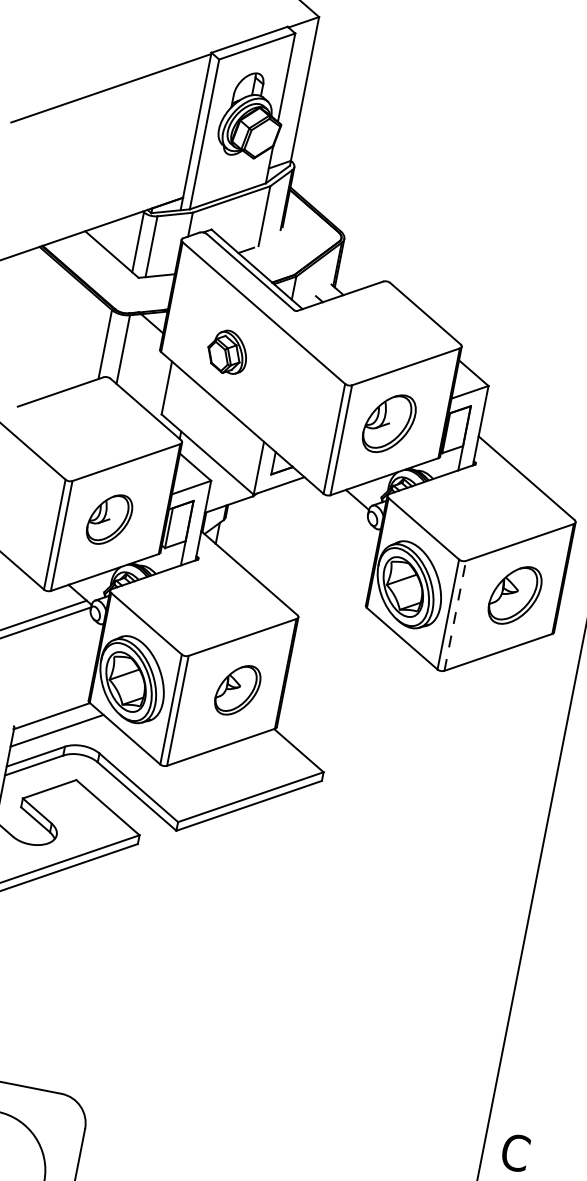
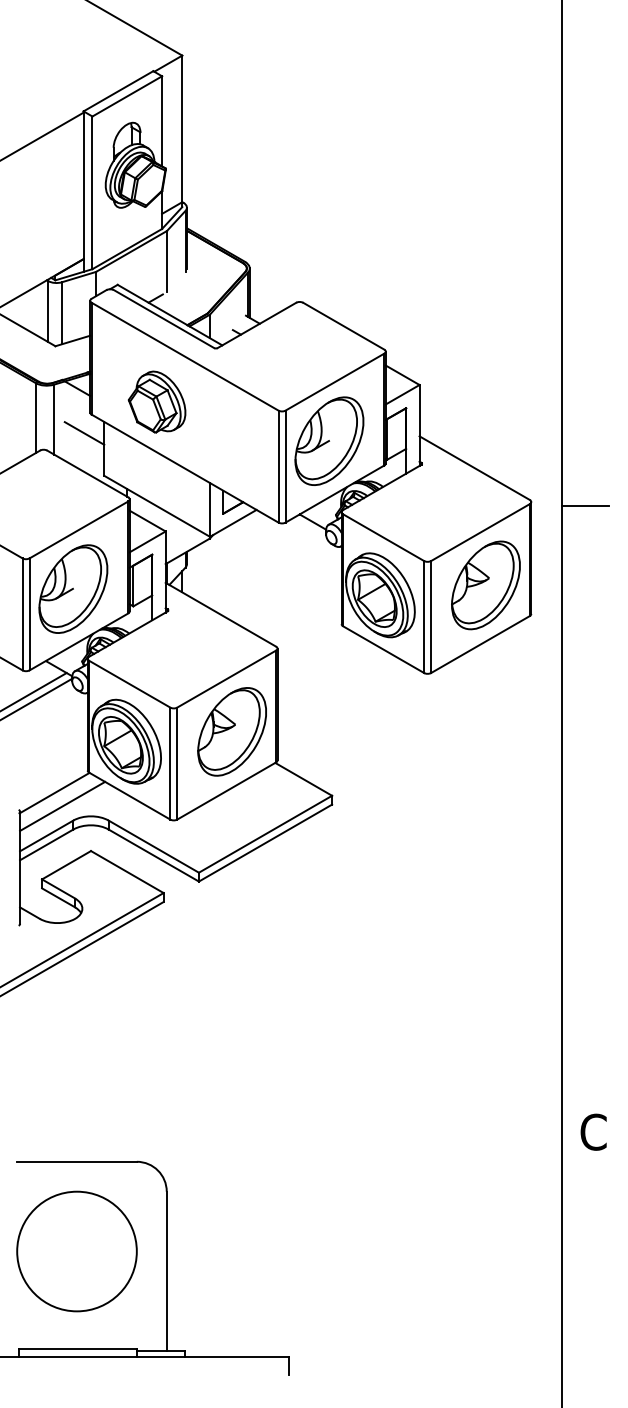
part: (227, 351) -> (156, 401), size x1.43
line: (150, 369) -> (84, 433), added
part: (389, 423) -> (329, 440), size x1.43
part: (109, 519) -> (73, 588), size x1.67
part: (514, 595) -> (485, 585), size x1.43
line: (455, 616) -> (431, 617), dashed -> solid
part: (237, 689) -> (231, 731), size x1.67

